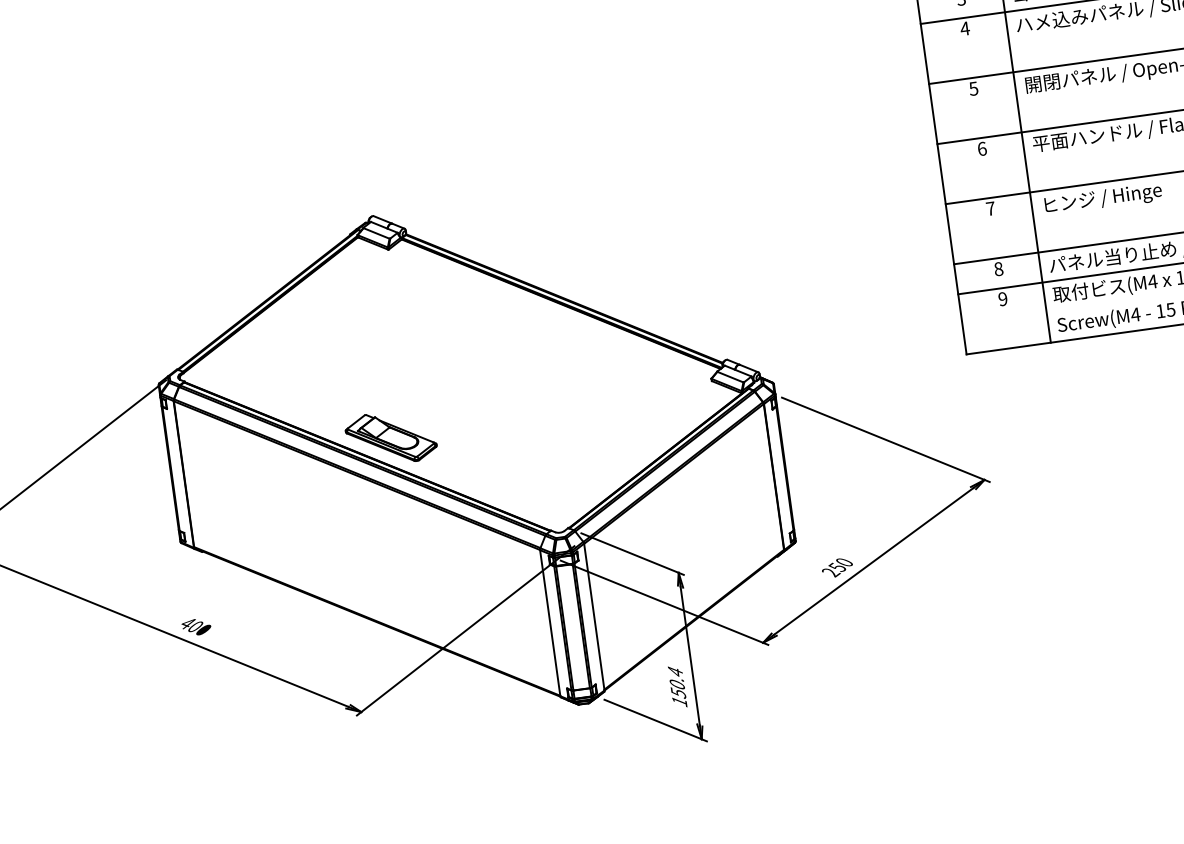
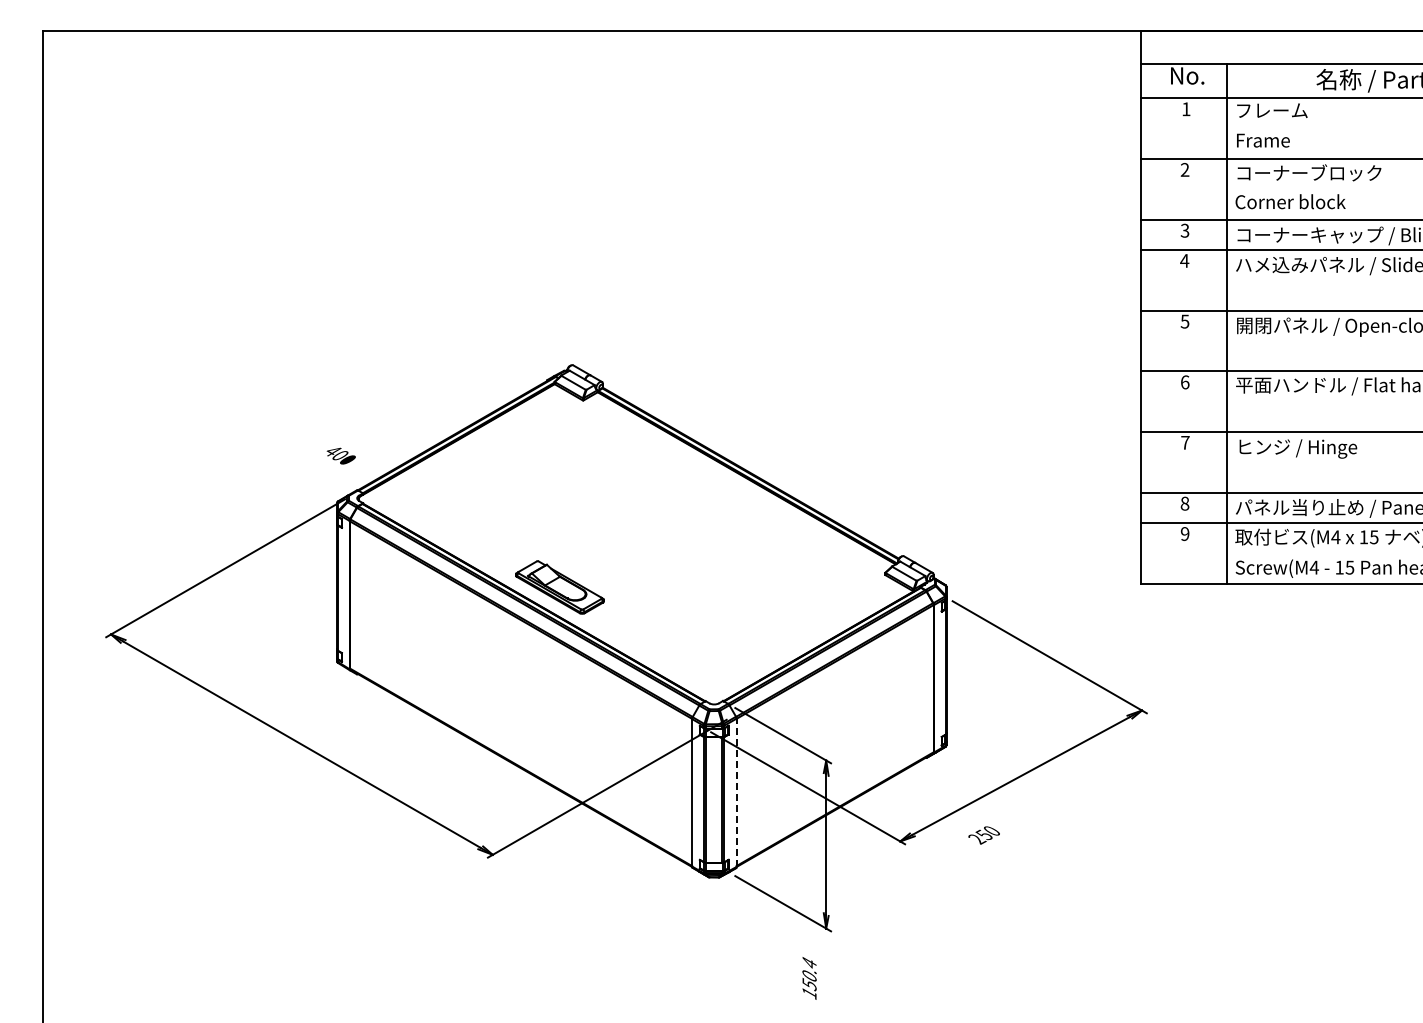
text: (836, 568) -> (983, 835), moved
line: (594, 616) -> (736, 792), solid -> dashed
text: (195, 626) -> (340, 455), moved
text: (677, 687) -> (809, 978), moved

